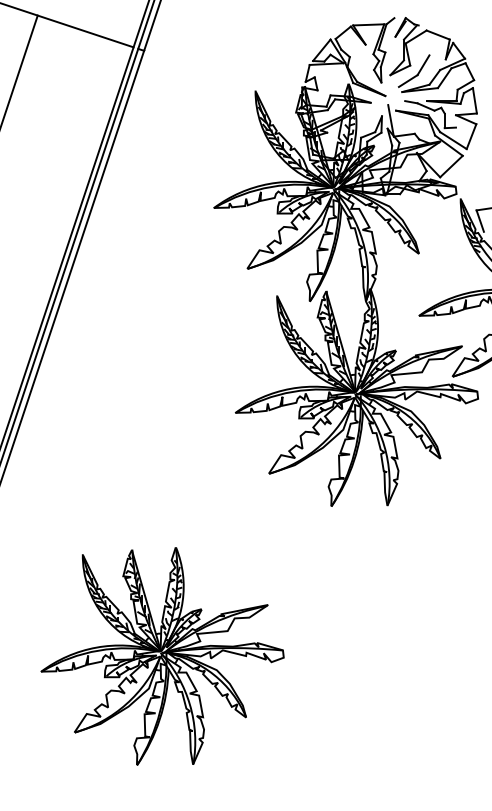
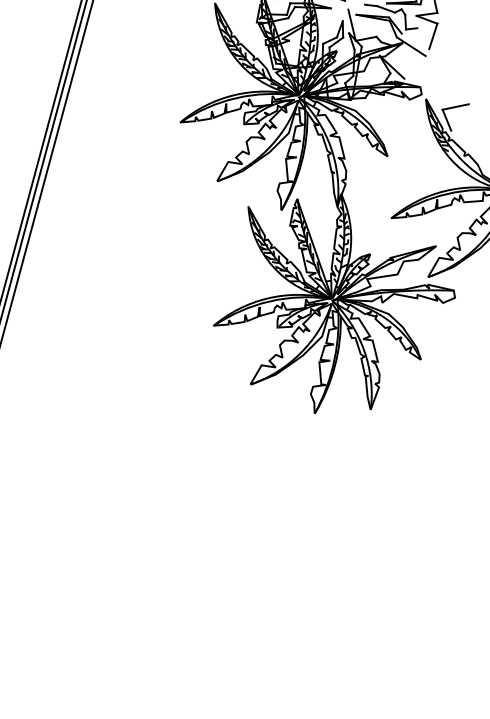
line: (453, 140) -> (415, 41), removed
line: (451, 166) -> (415, 67), removed
part: (162, 656) -> (154, 573), removed

